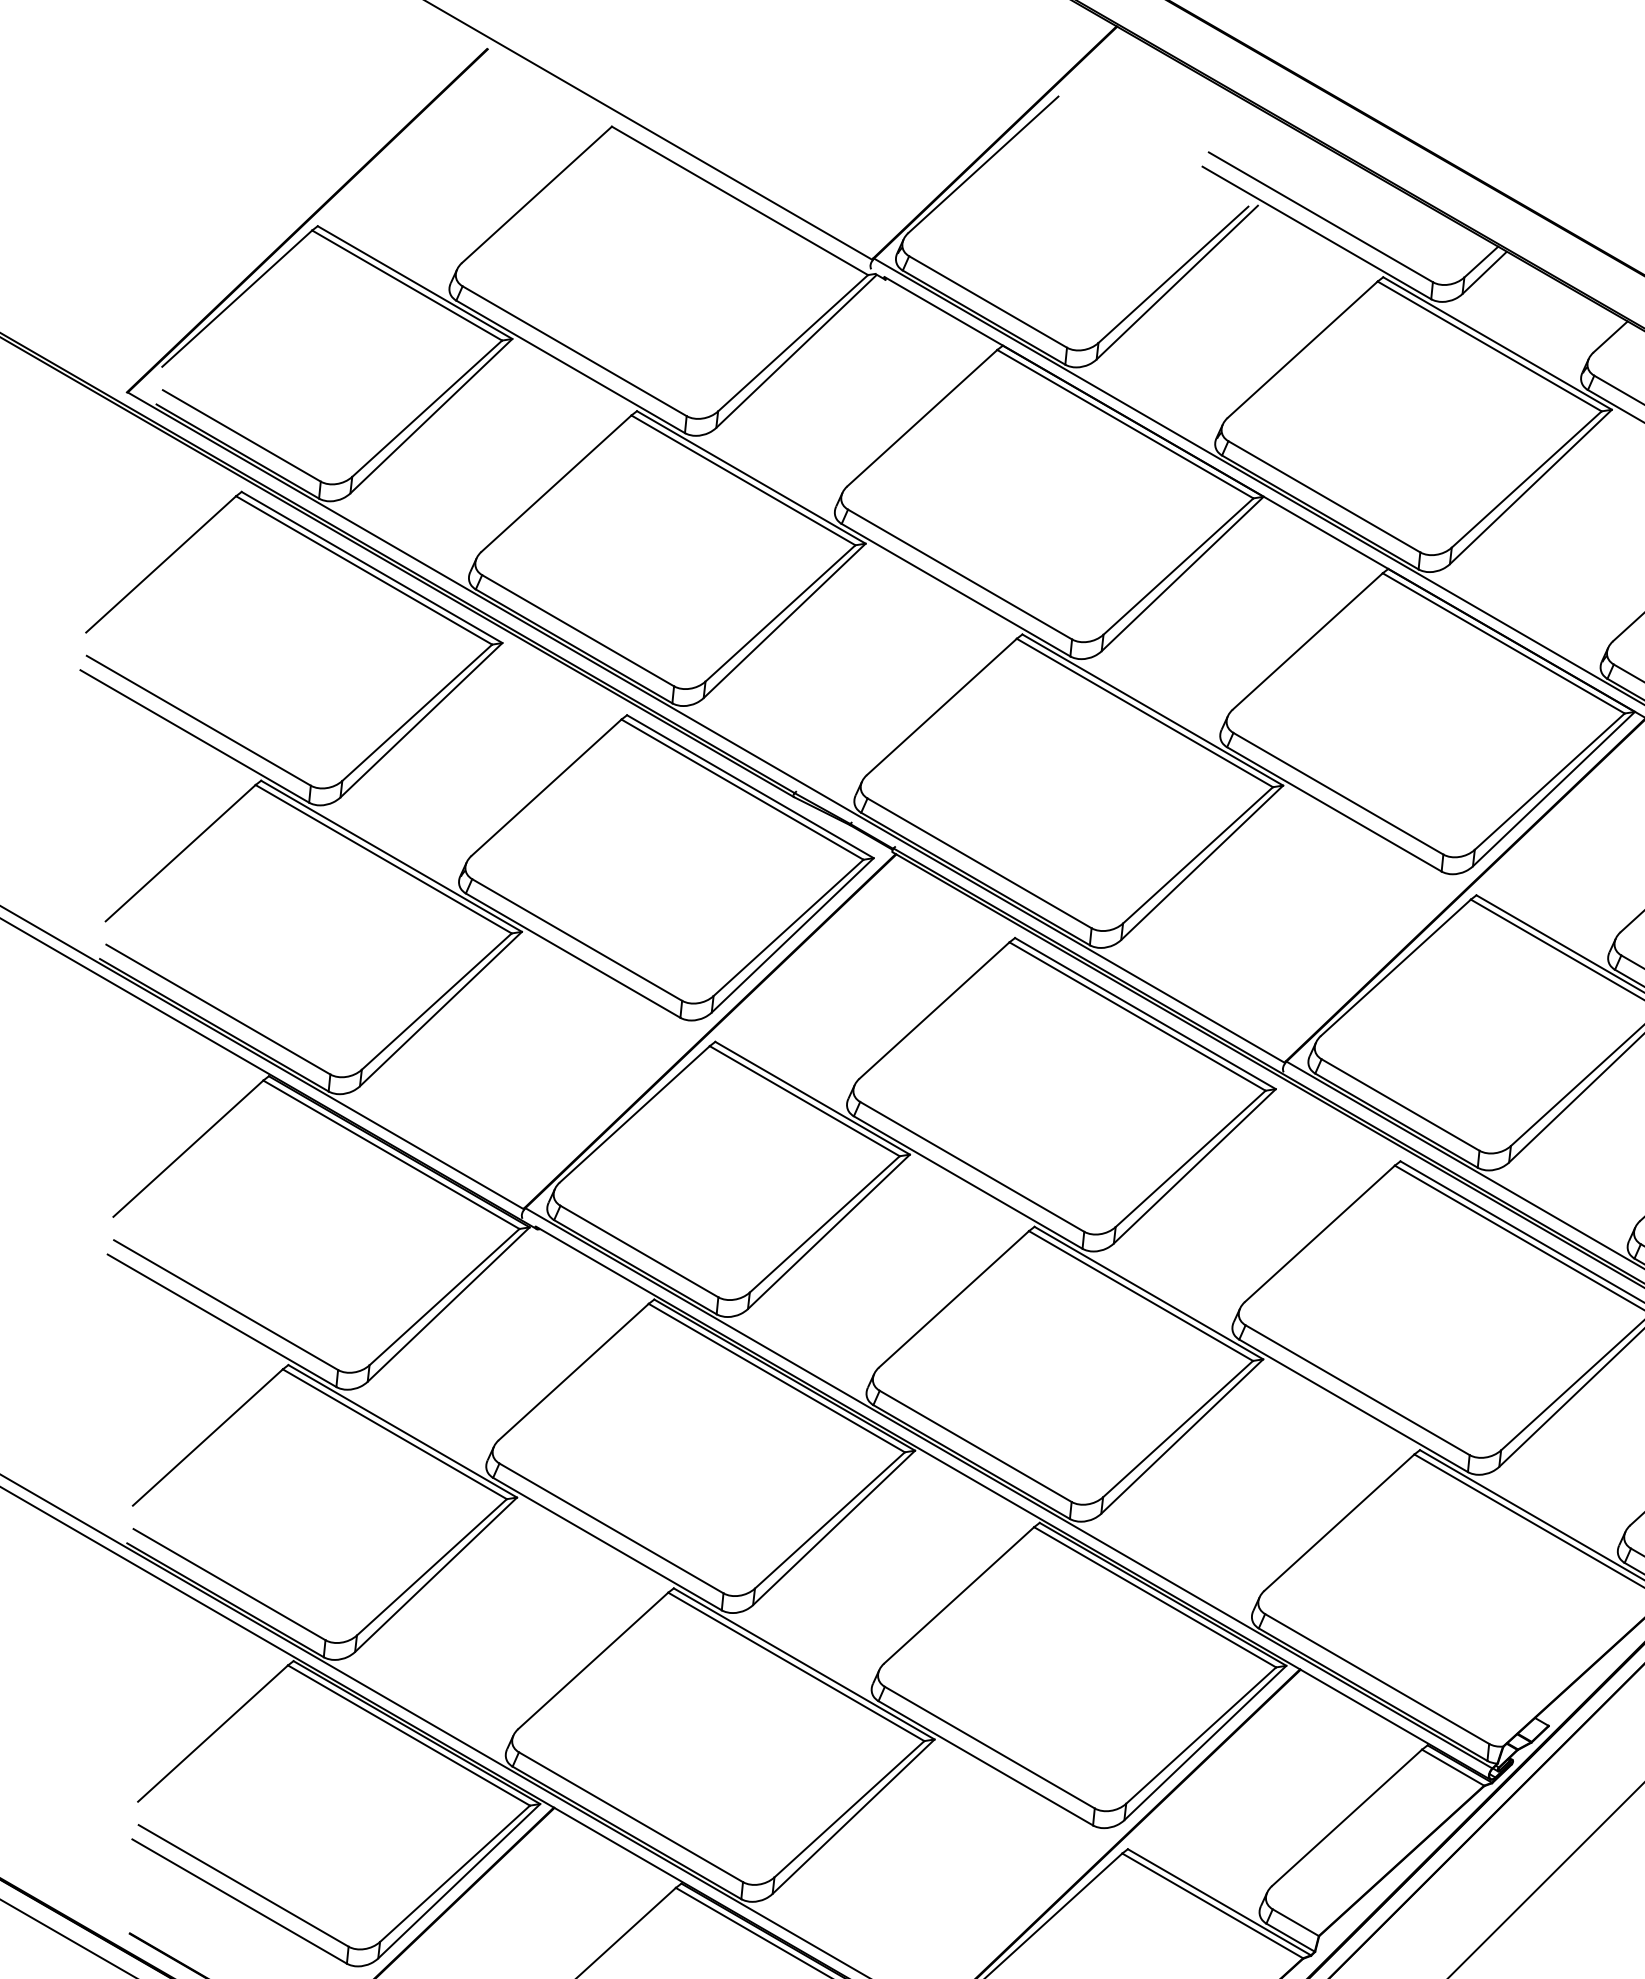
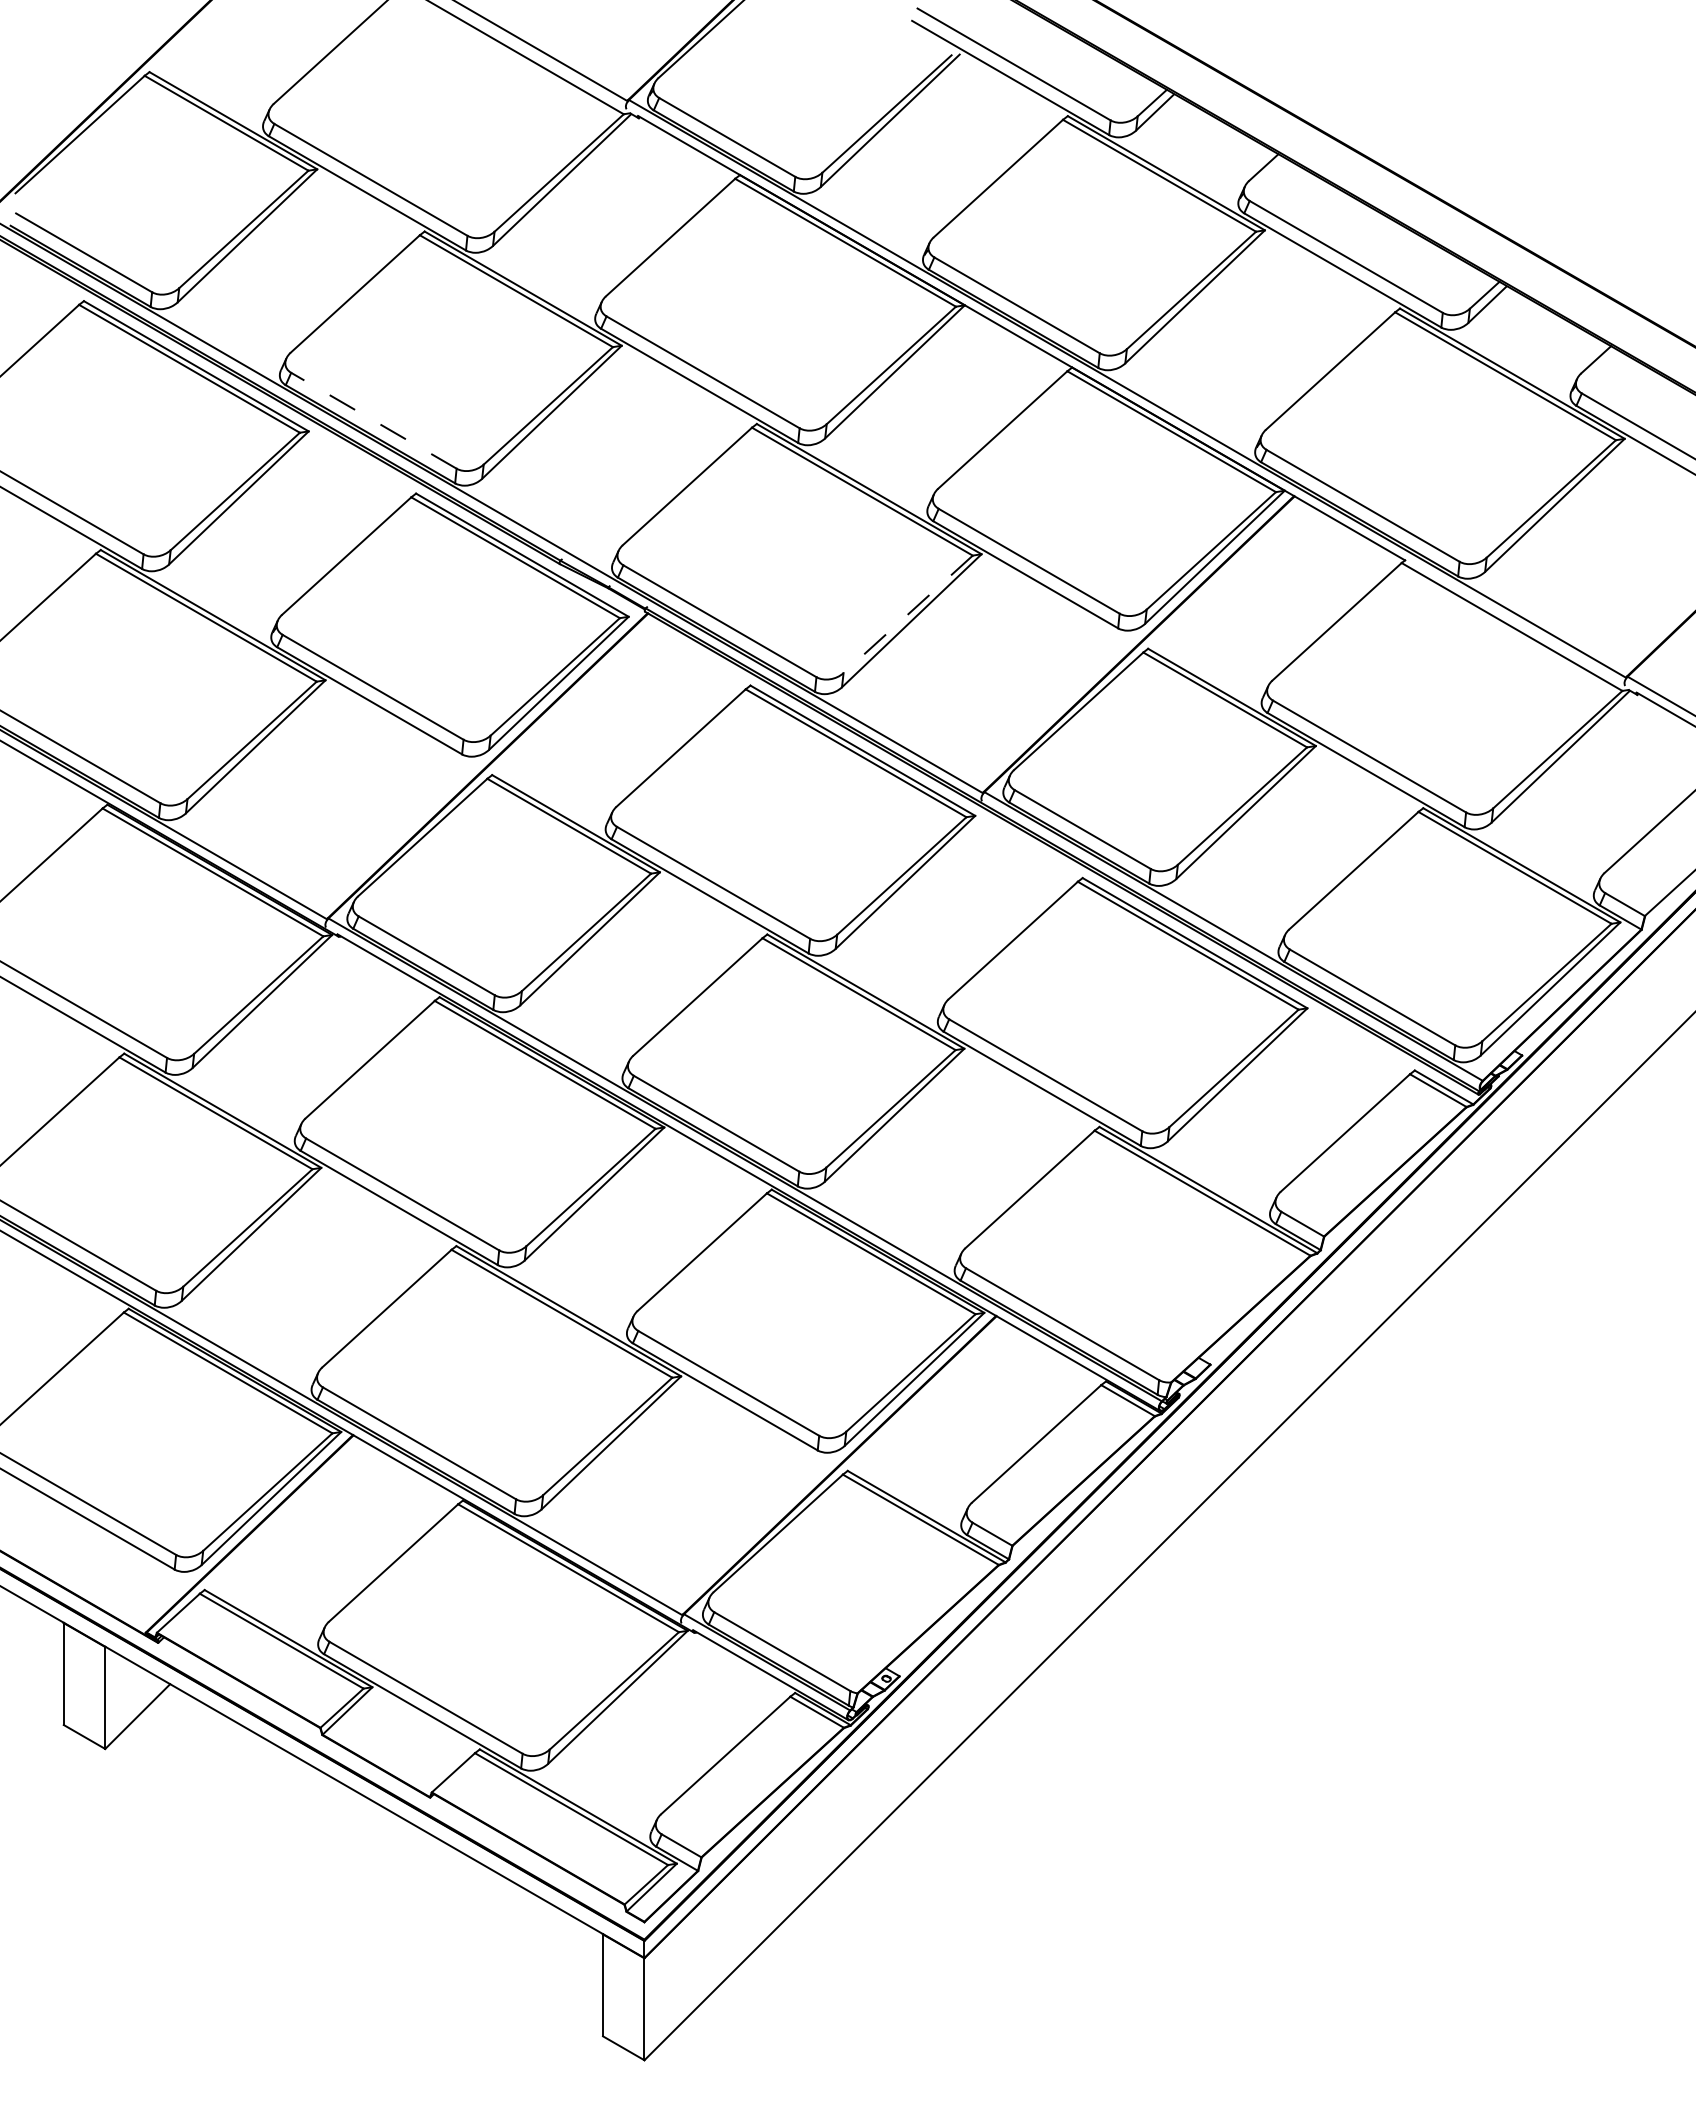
line: (577, 630) -> (373, 420), solid -> dashed
line: (1197, 855) -> (907, 614), solid -> dashed

